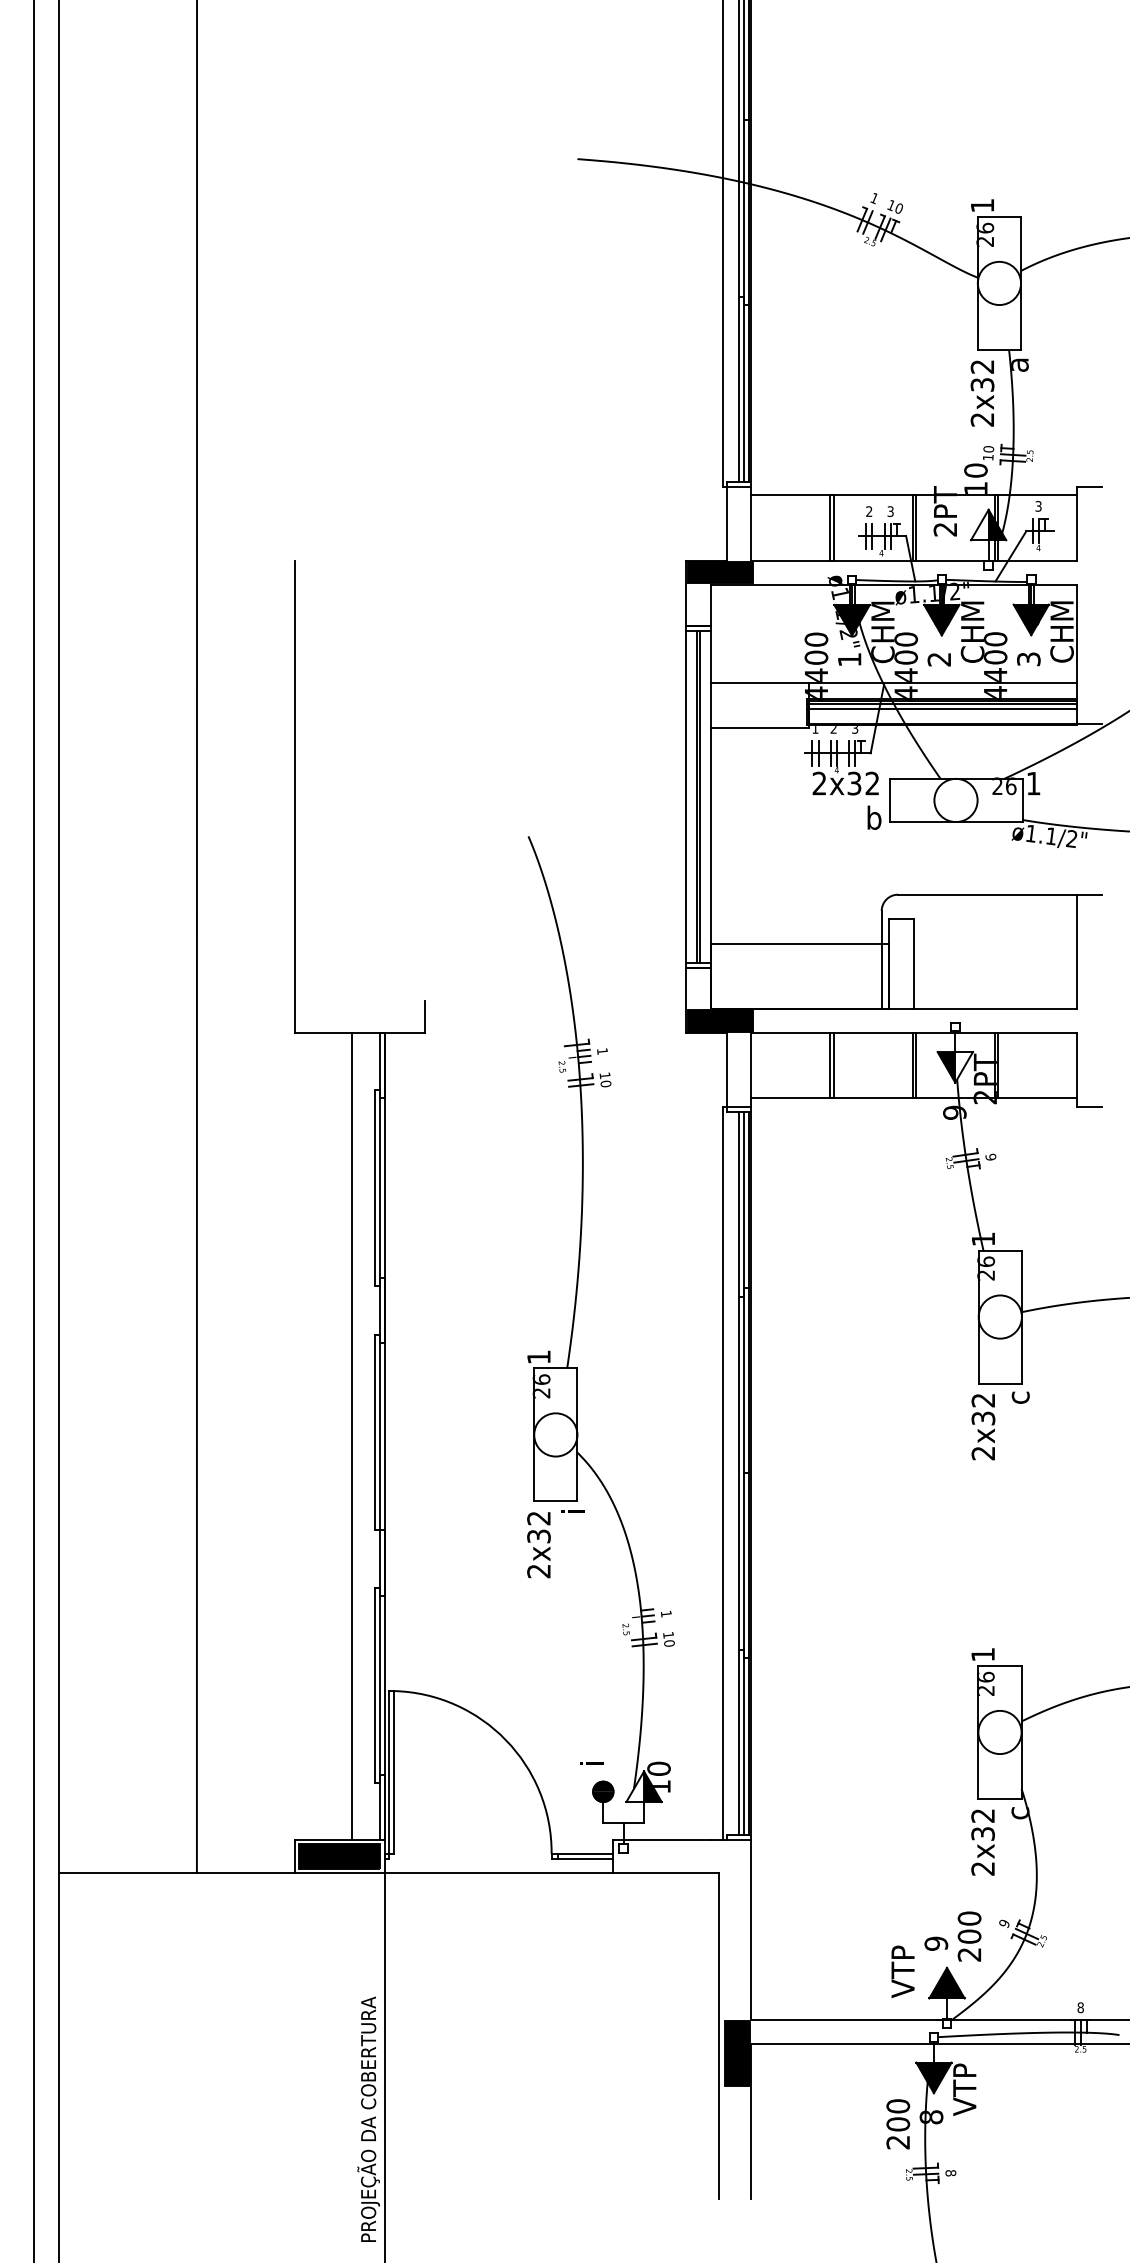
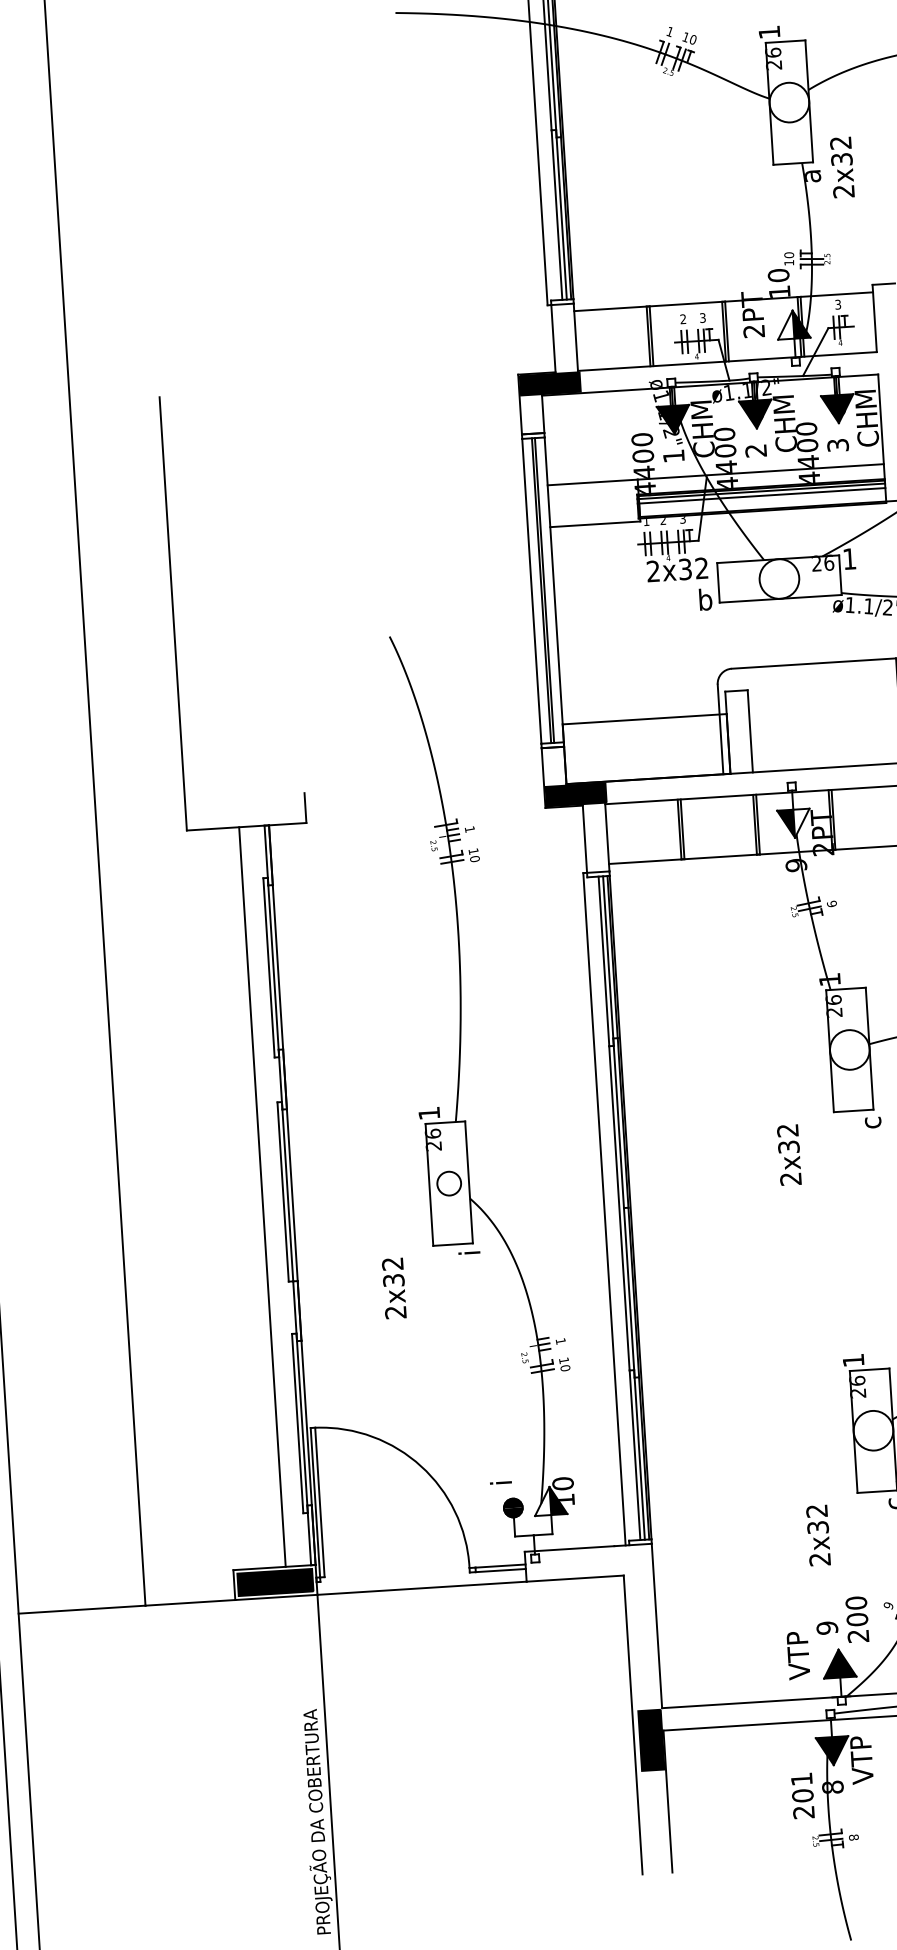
text: (982, 393) -> (842, 167), moved
text: (983, 1427) -> (789, 1155), moved
circle: (555, 1434) -> (448, 1183), size x0.6
text: (538, 1545) -> (393, 1288), moved
text: (982, 1842) -> (817, 1535), moved
text: (898, 2106) -> (802, 1779), 200 -> 201

